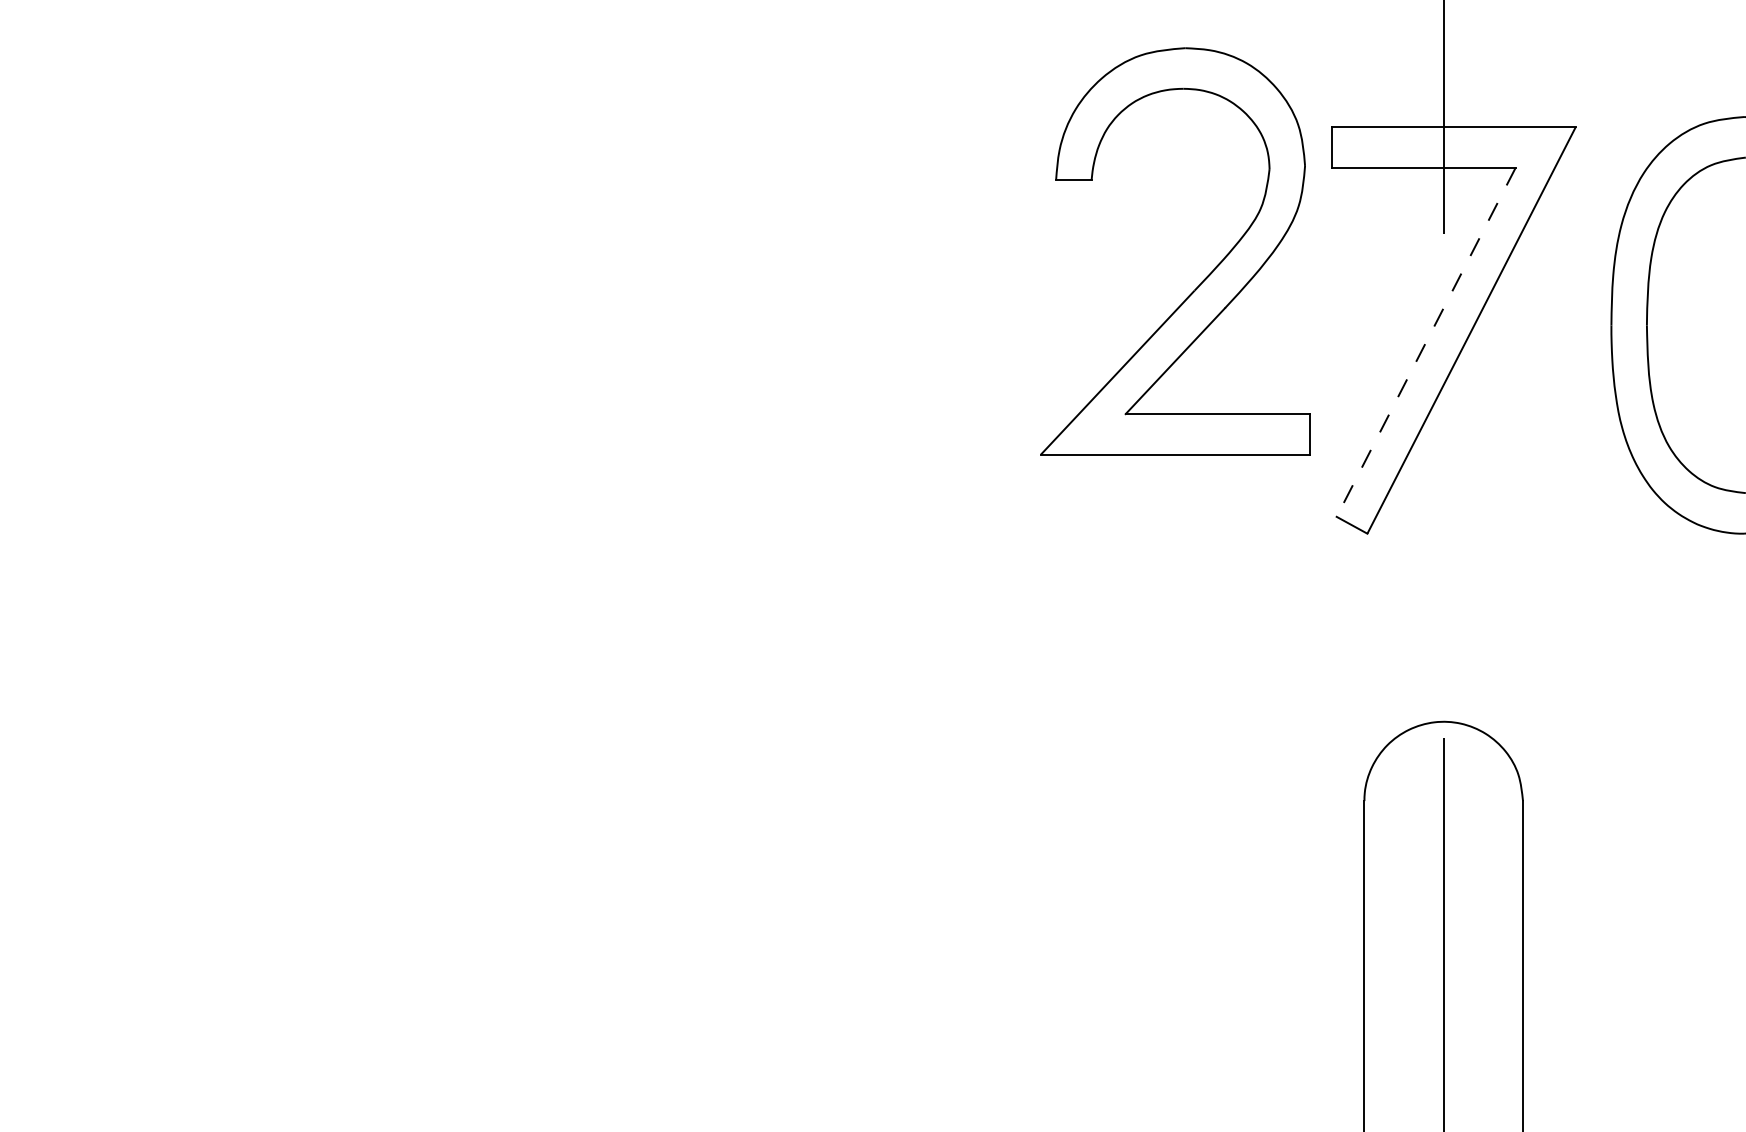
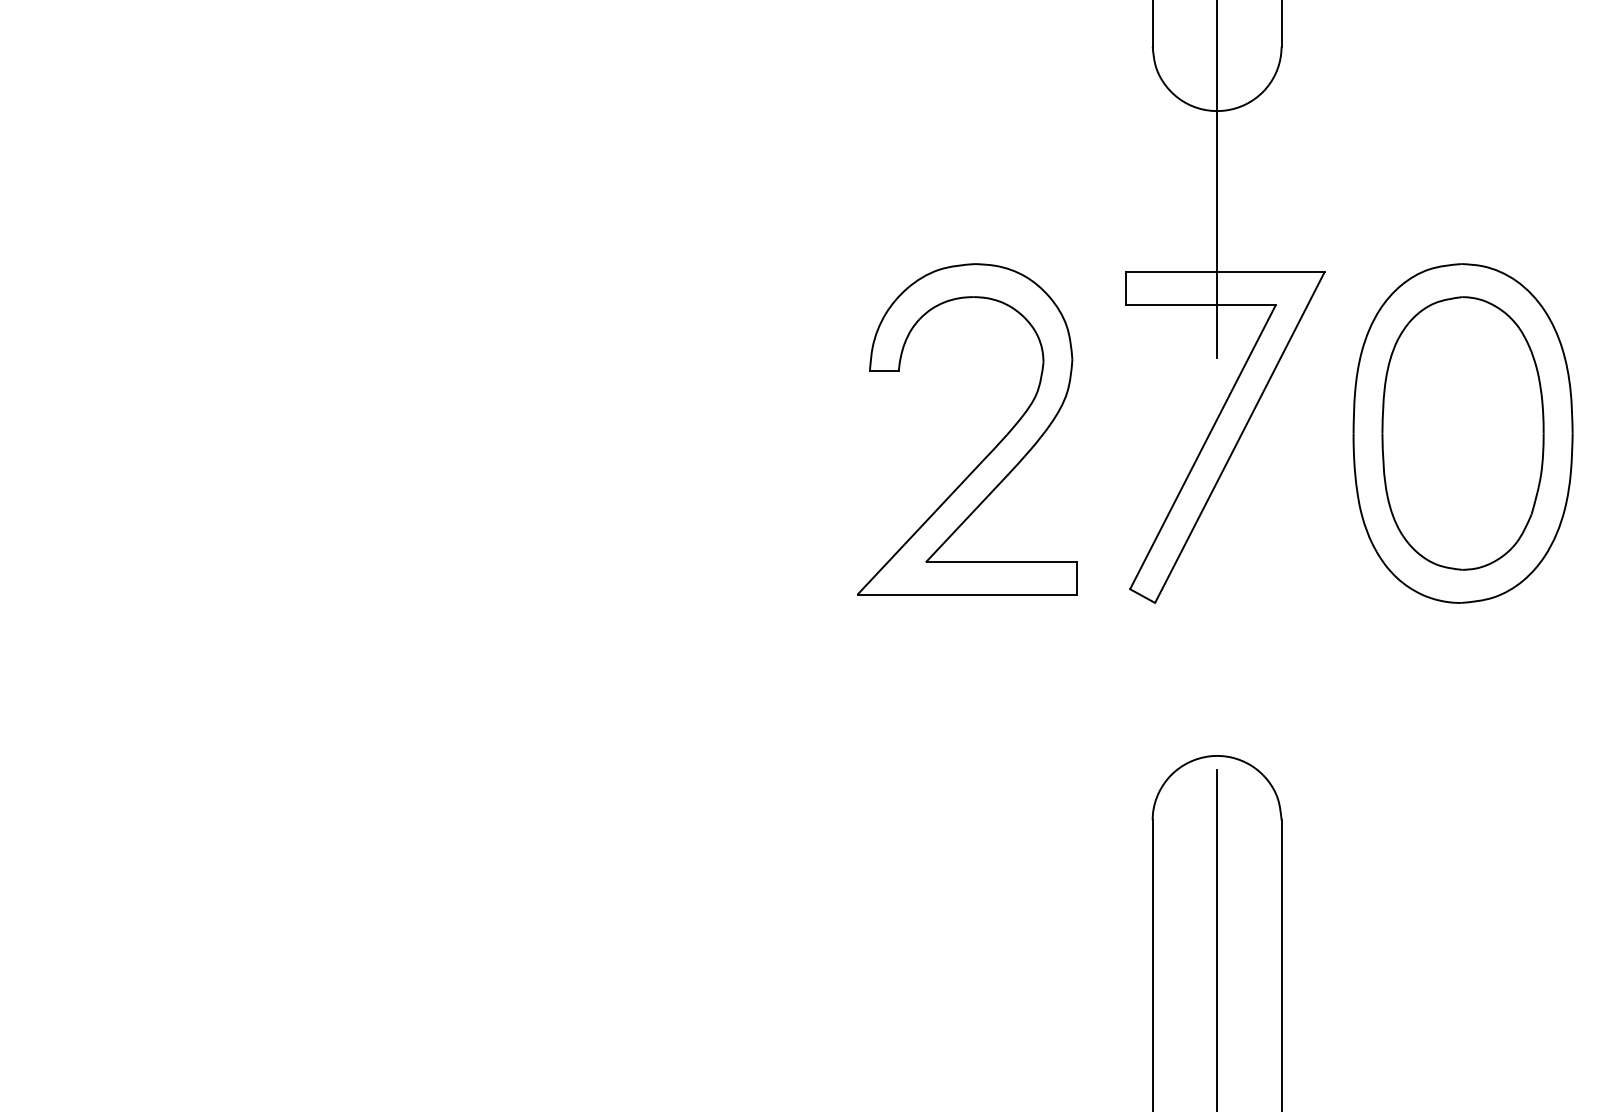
part: (1204, 278) -> (990, 451), moved
line: (1425, 342) -> (1202, 447), dashed -> solid

